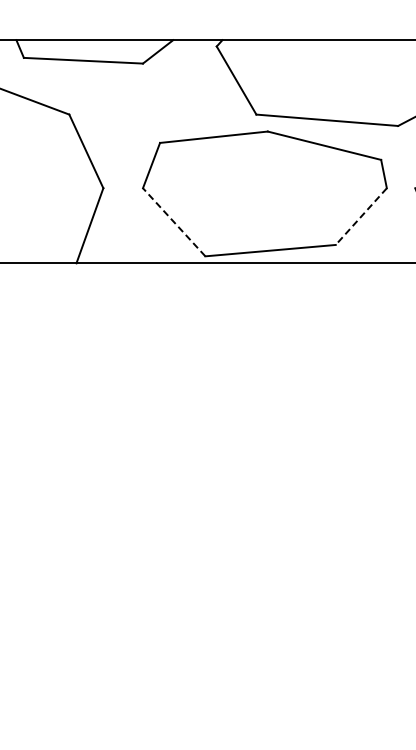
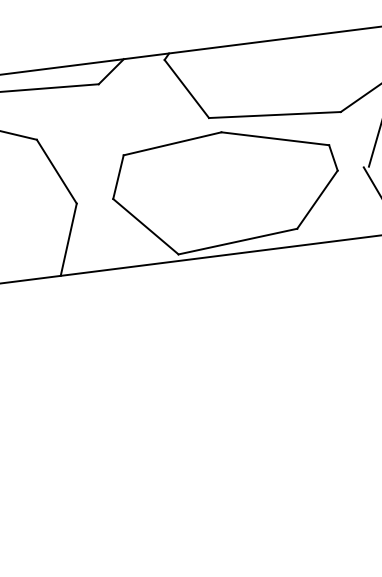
line: (360, 216) -> (316, 199), dashed -> solid
line: (173, 221) -> (145, 226), dashed -> solid

